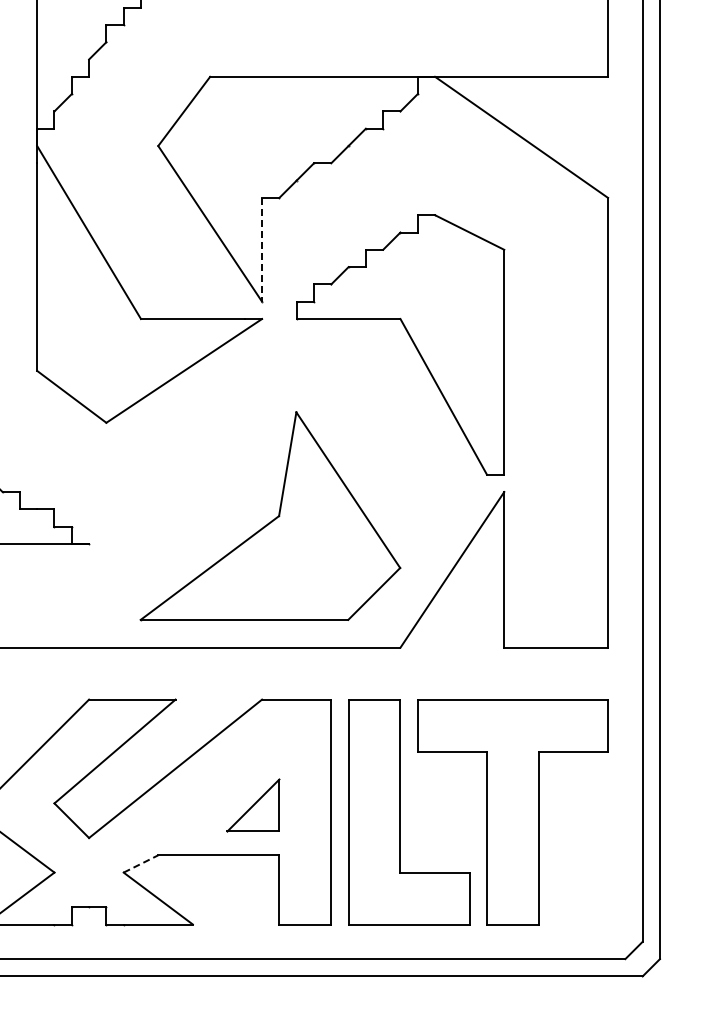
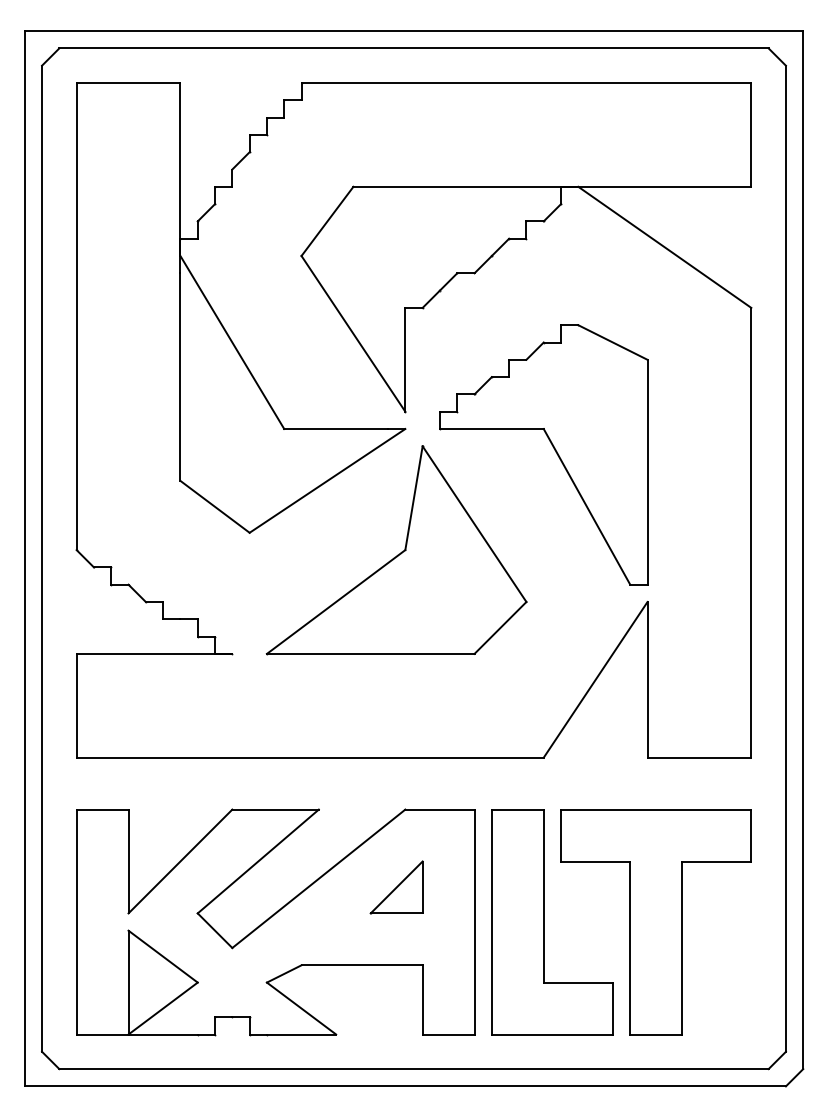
line: (262, 249) -> (405, 359), dashed -> solid
part: (270, 516) -> (396, 550), moved
part: (253, 805) -> (396, 887), moved
line: (141, 863) -> (284, 973), dashed -> solid

